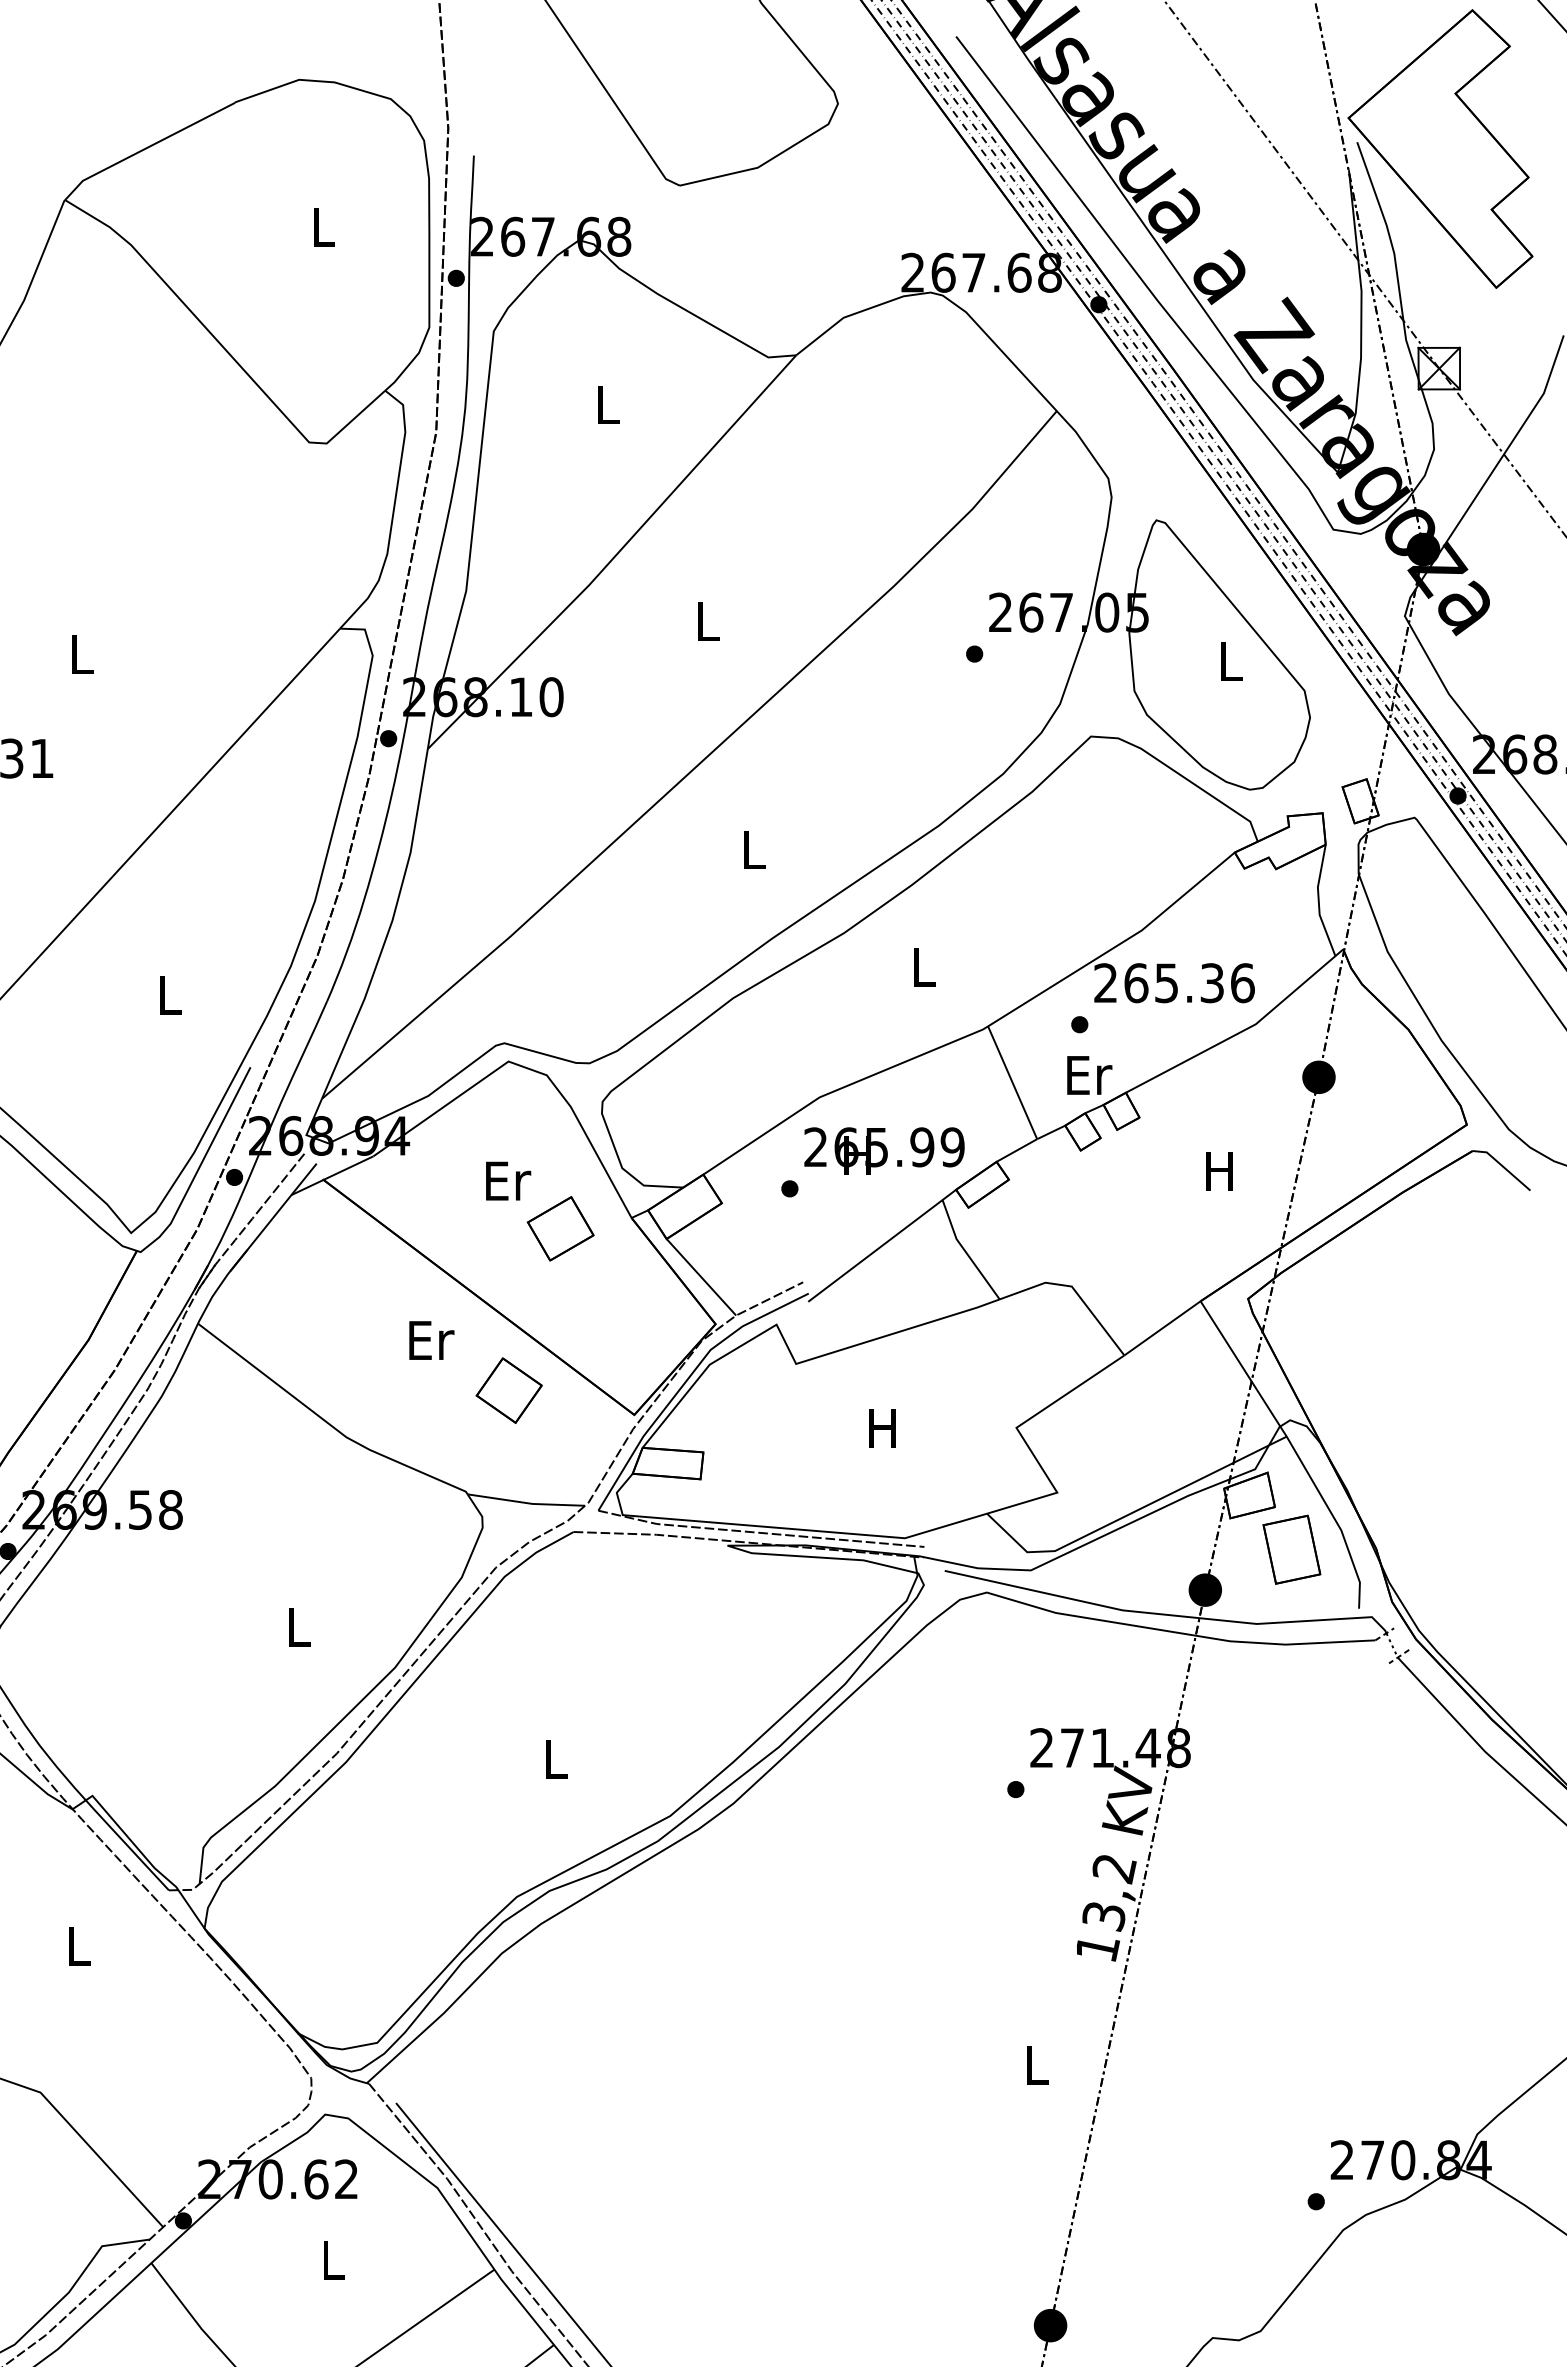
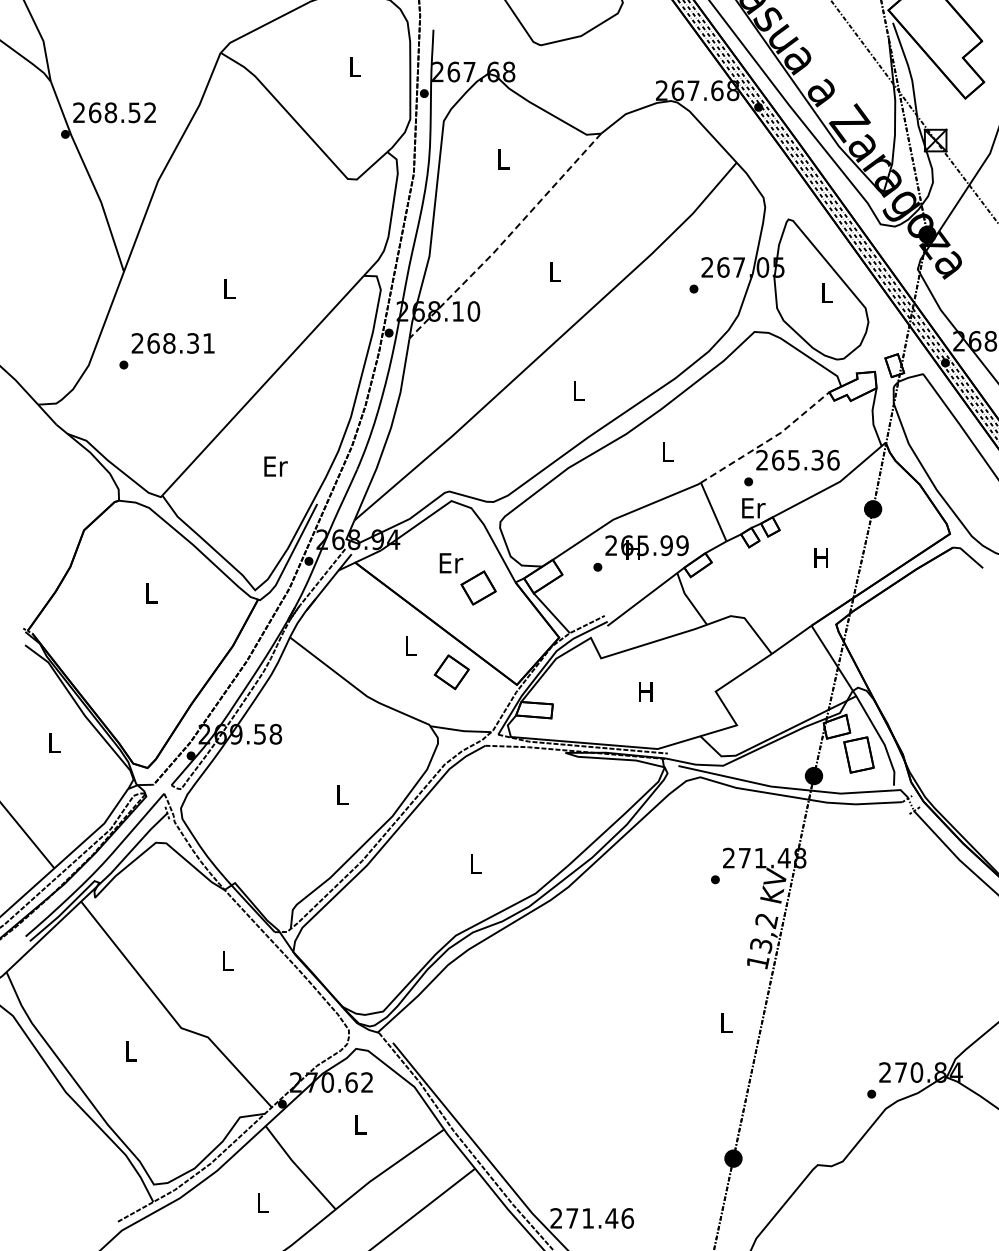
line: (614, 556) -> (506, 238), solid -> dashed
line: (1117, 945) -> (768, 440), solid -> dashed
text: (170, 995) -> (275, 466), L -> Er
text: (431, 1341) -> (411, 646), Er -> L

